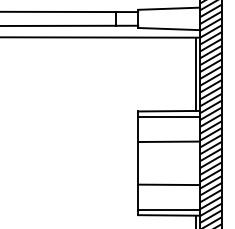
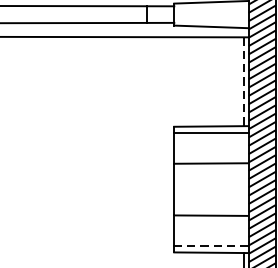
line: (195, 74) -> (243, 81), solid -> dashed
line: (168, 210) -> (211, 246), solid -> dashed

